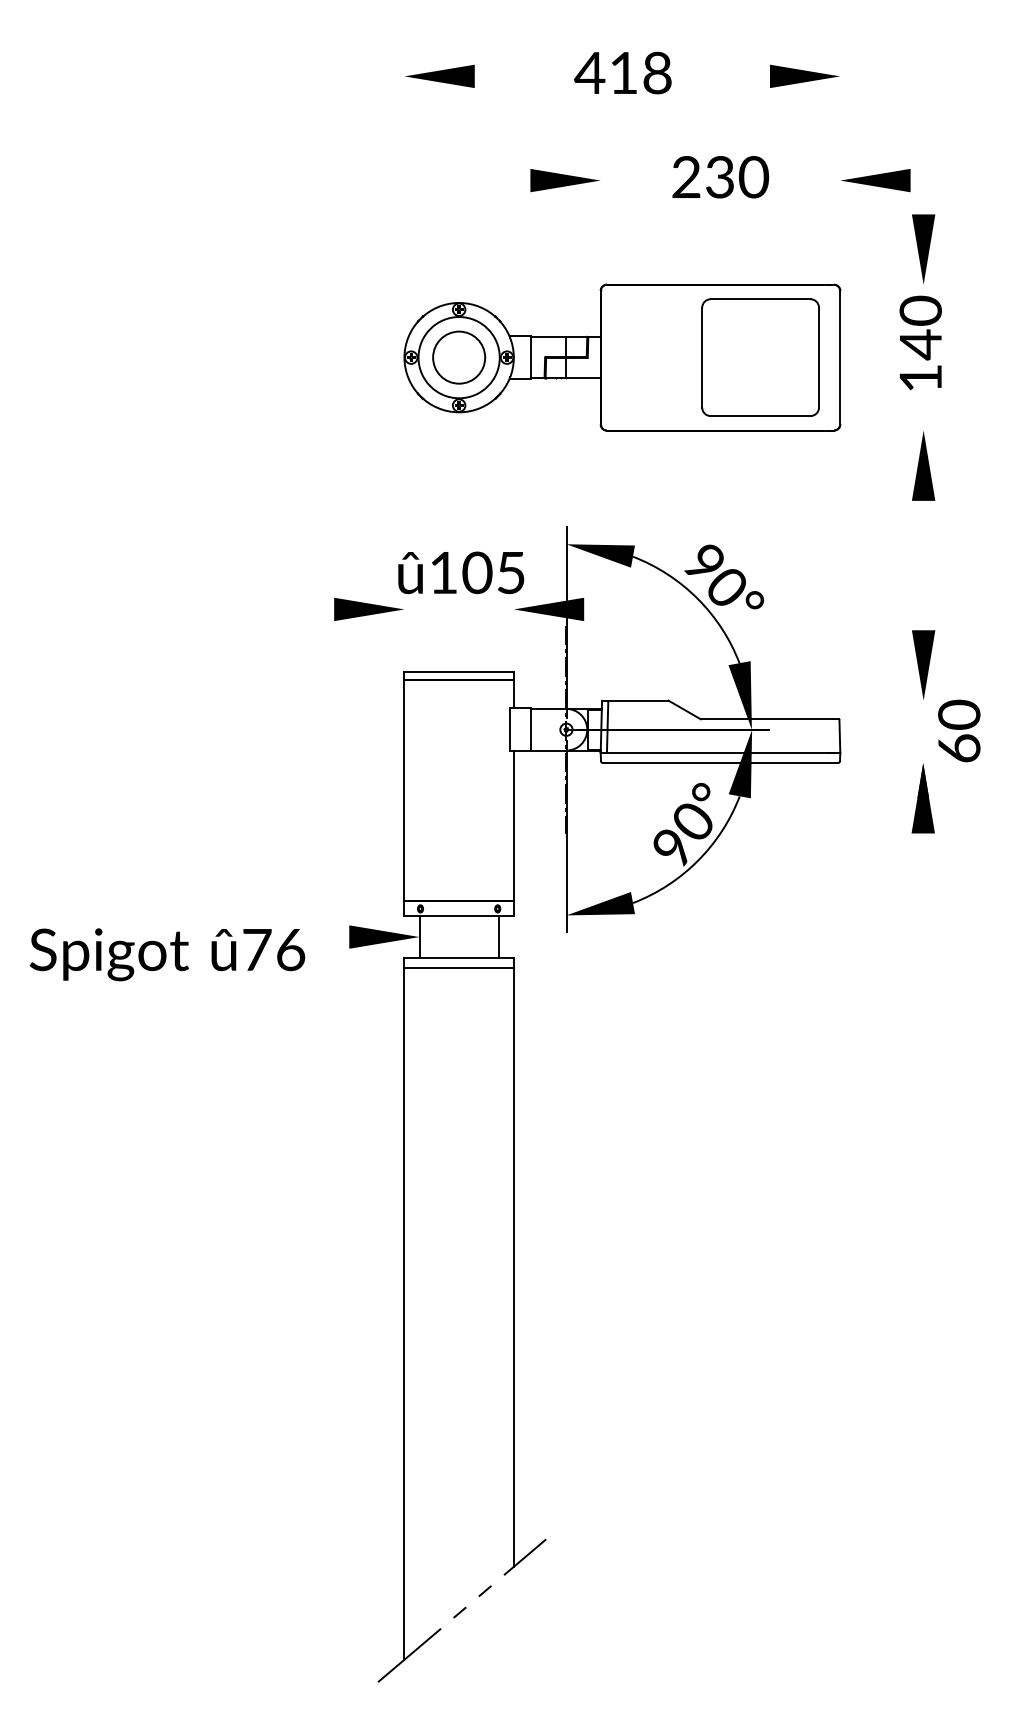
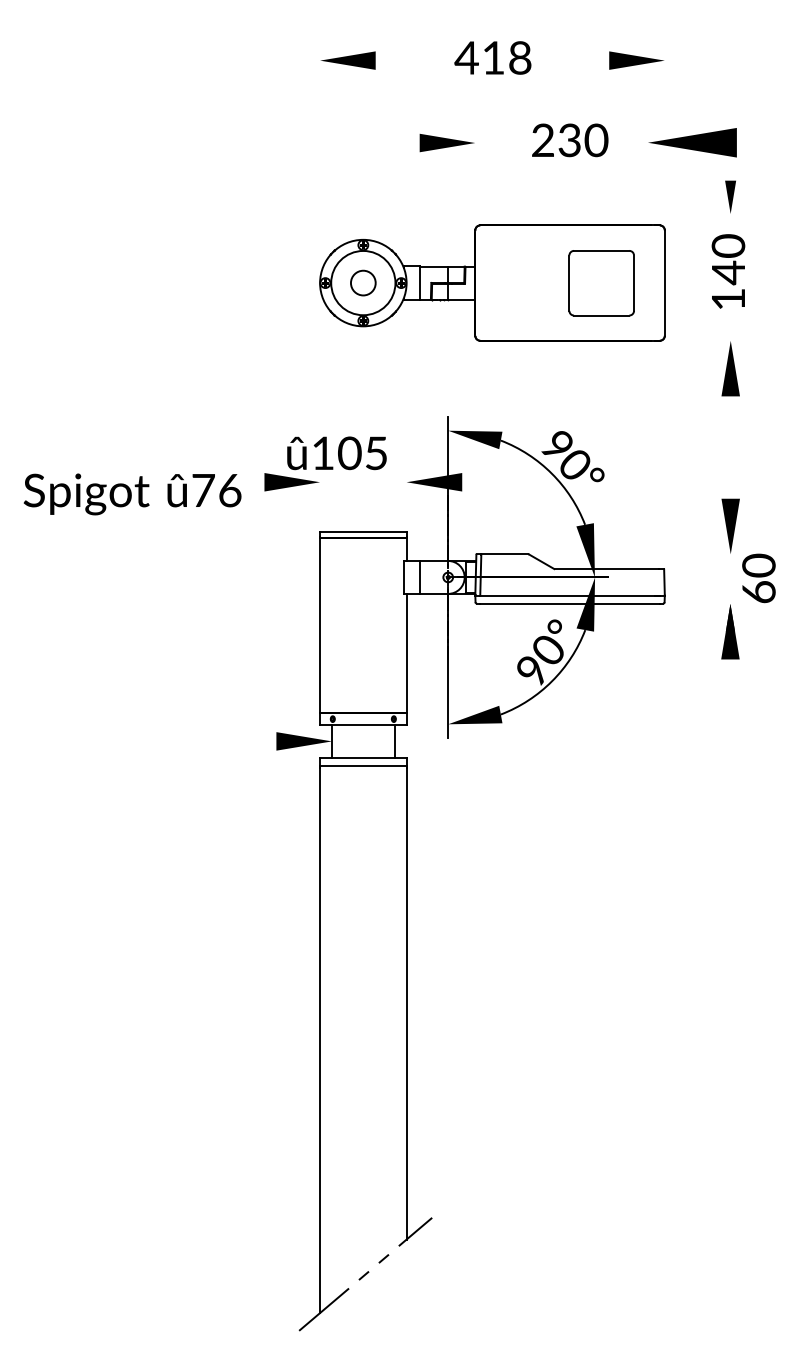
part: (875, 181) -> (692, 143), size x1.6
part: (923, 248) -> (730, 196), size x0.6
circle: (458, 356) -> (362, 282), size x0.6
part: (760, 358) -> (601, 283), size x0.7
text: (460, 573) -> (336, 453), moved
text: (167, 954) -> (132, 494), moved

